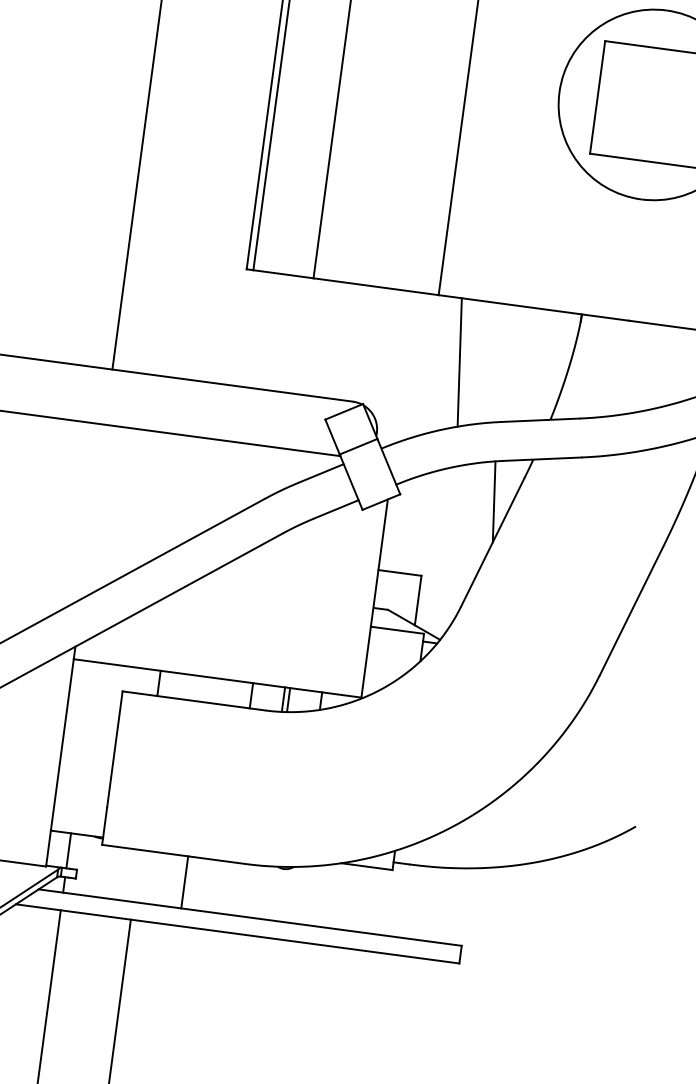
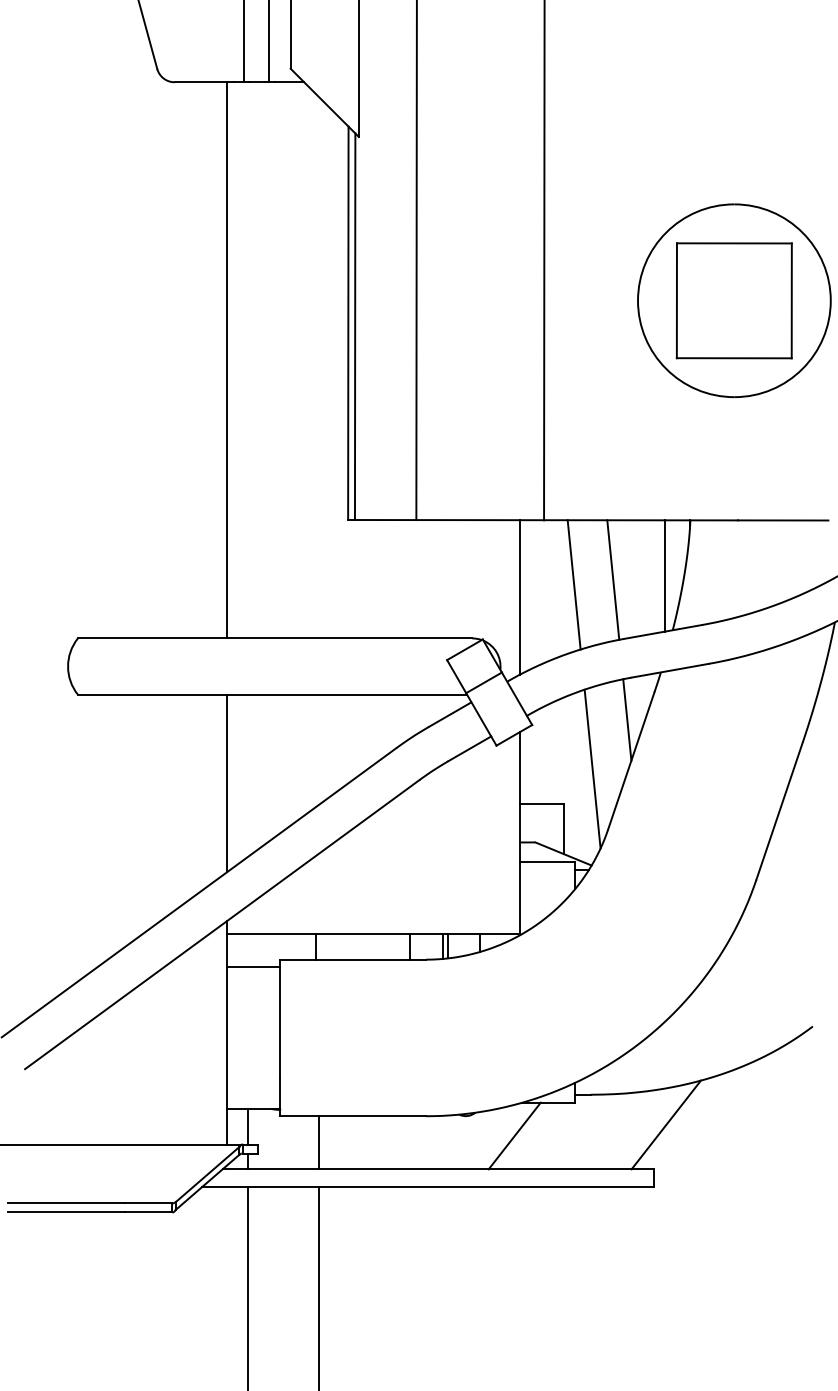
line: (499, 362) -> (613, 579), added
line: (550, 365) -> (665, 575), added
line: (405, 367) -> (520, 597), added
line: (92, 511) -> (226, 783), added
line: (453, 544) -> (592, 768), added
line: (95, 694) -> (253, 966), added
line: (185, 882) -> (319, 1142), moved
line: (329, 894) -> (514, 1135), added
line: (478, 903) -> (665, 1124), added

